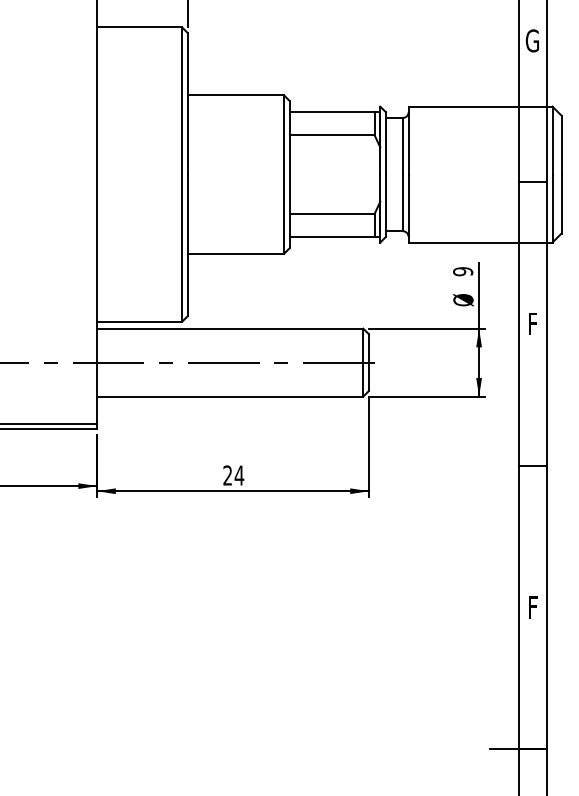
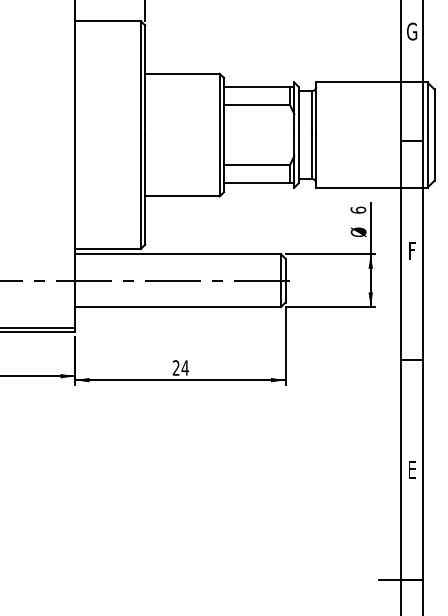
text: (463, 270) -> (358, 209), 9 -> 6
text: (533, 607) -> (412, 470), F -> E

